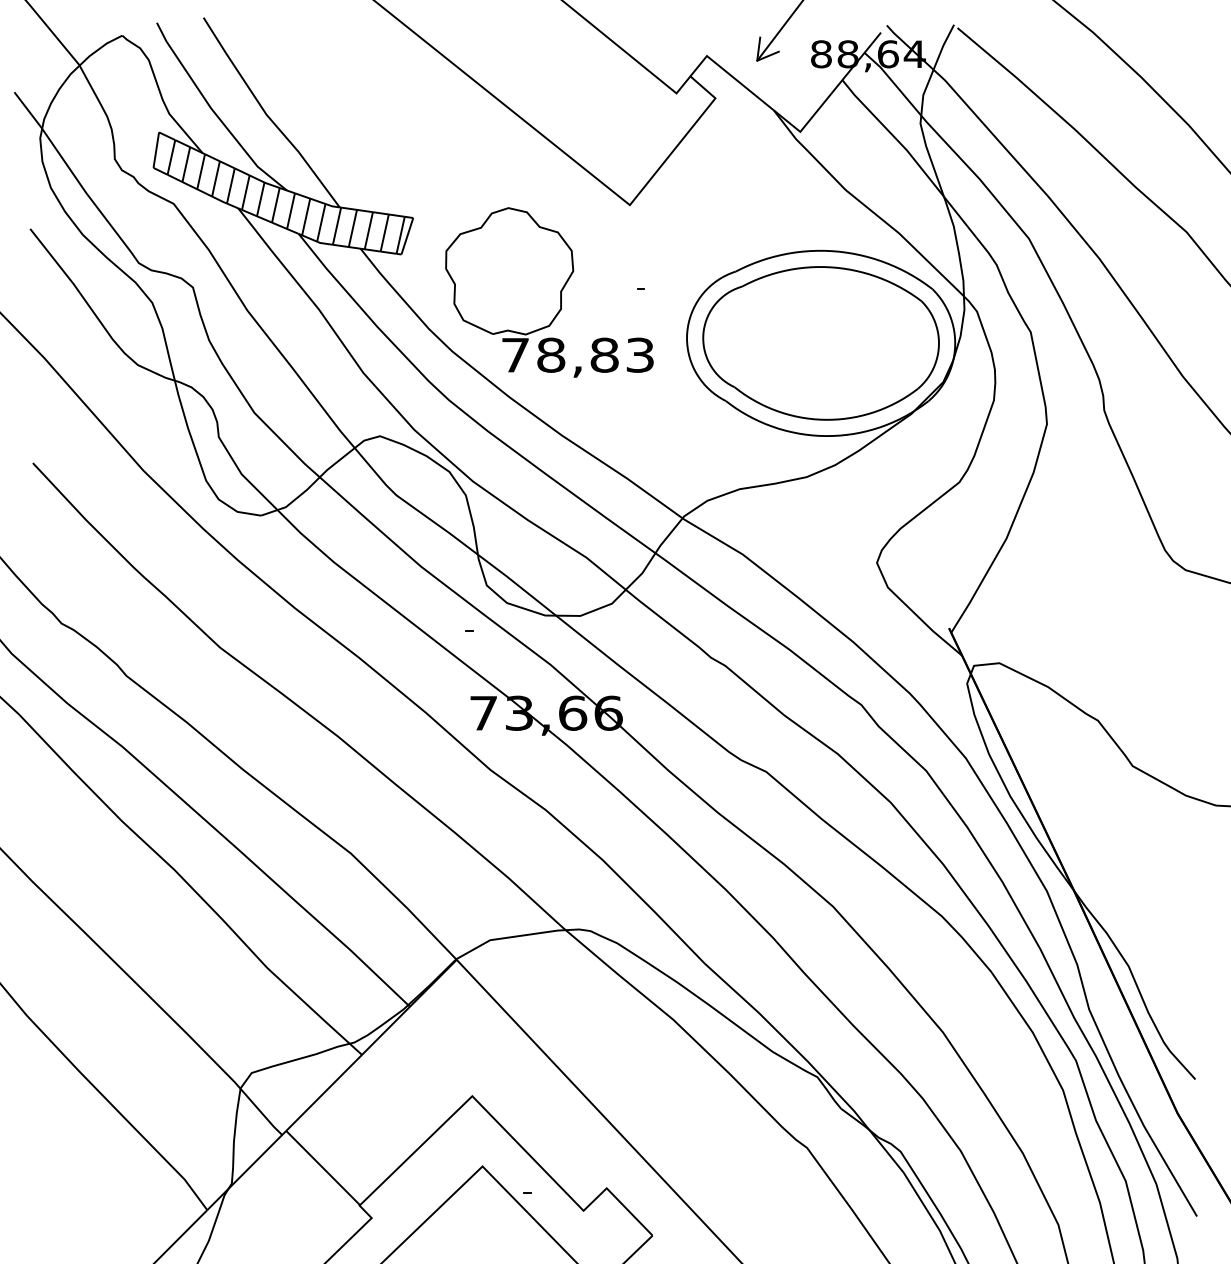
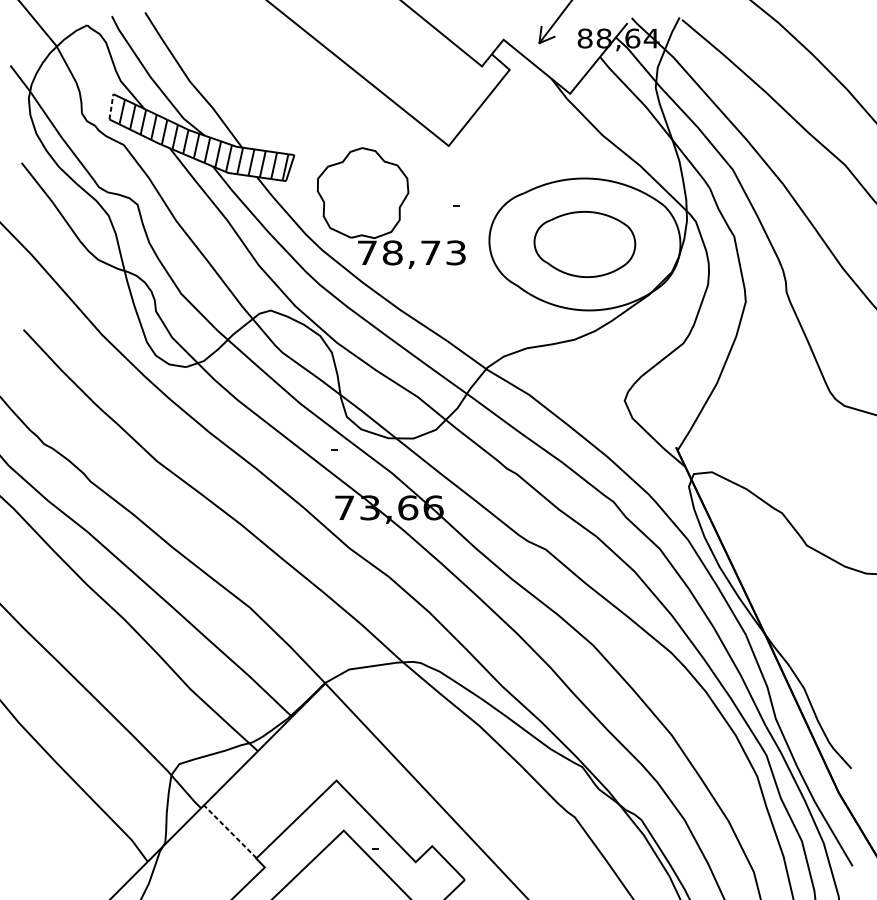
line: (156, 150) -> (111, 107), solid -> dashed
part: (820, 343) -> (584, 244), size x0.6
text: (604, 354) -> (430, 252), 78,83 -> 78,73
line: (322, 1167) -> (229, 831), solid -> dashed

